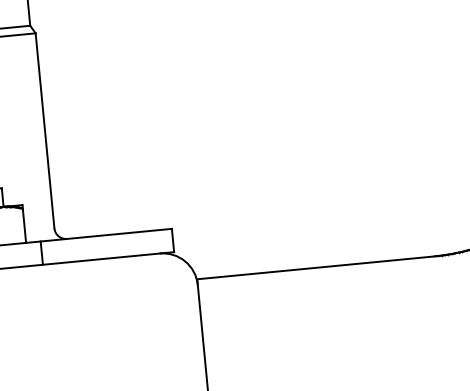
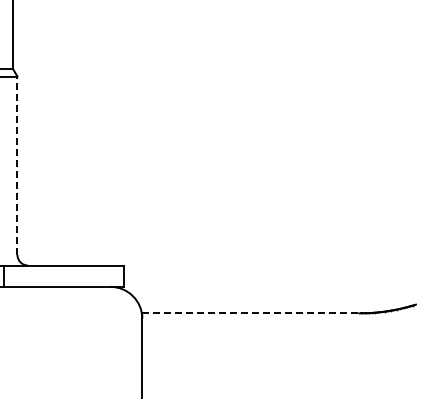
line: (45, 130) -> (17, 165), solid -> dashed
line: (316, 267) -> (251, 313), solid -> dashed

